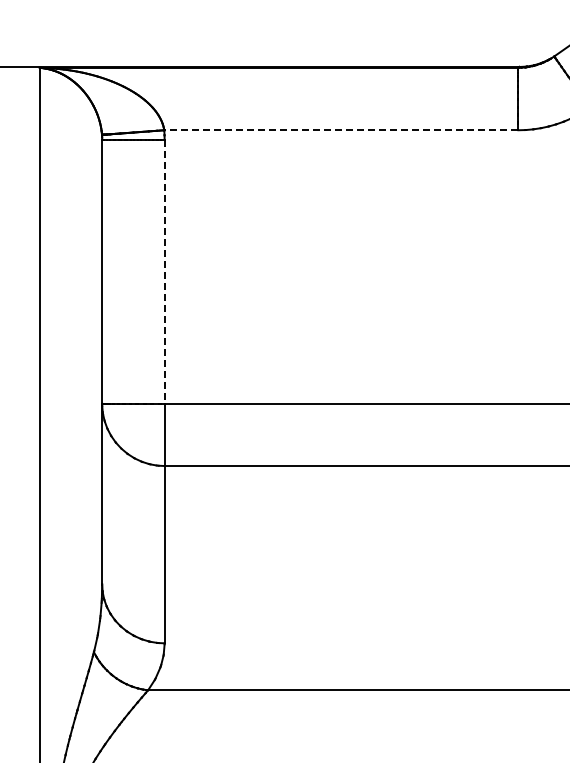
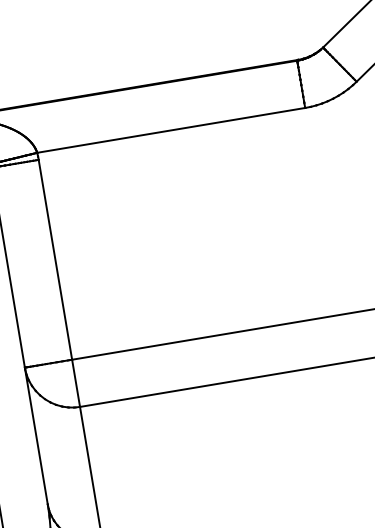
line: (341, 130) -> (171, 130), dashed -> solid
line: (164, 272) -> (55, 260), dashed -> solid

